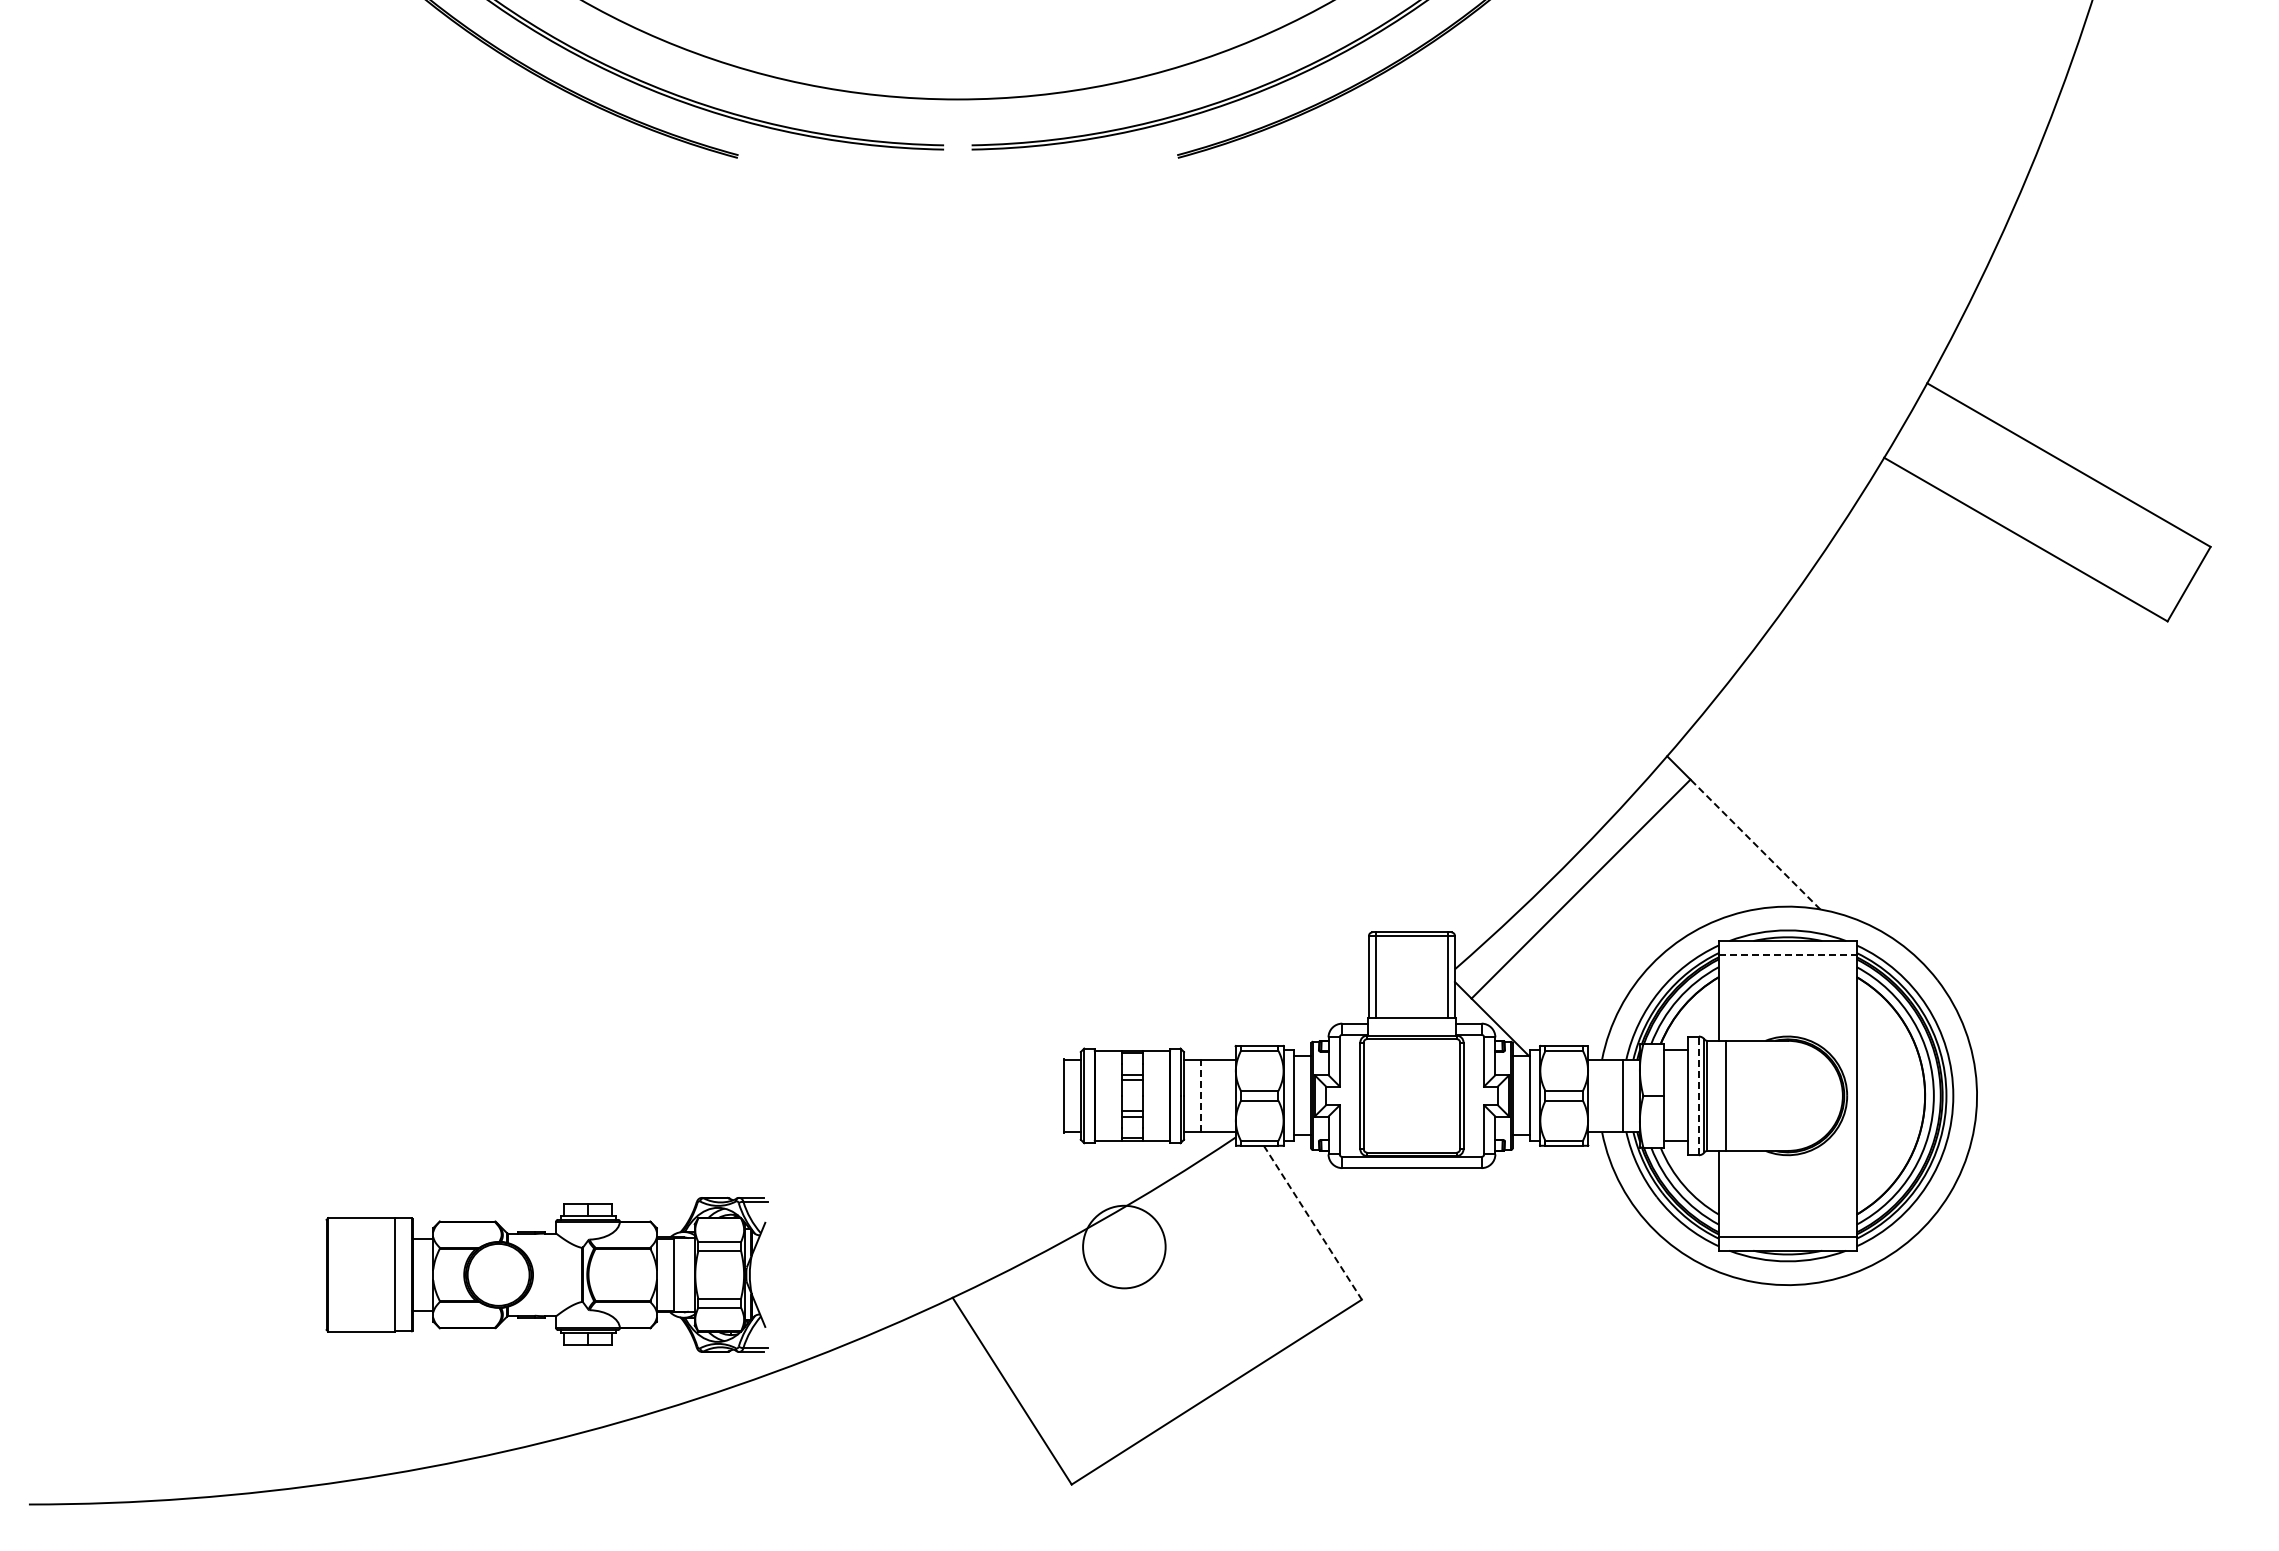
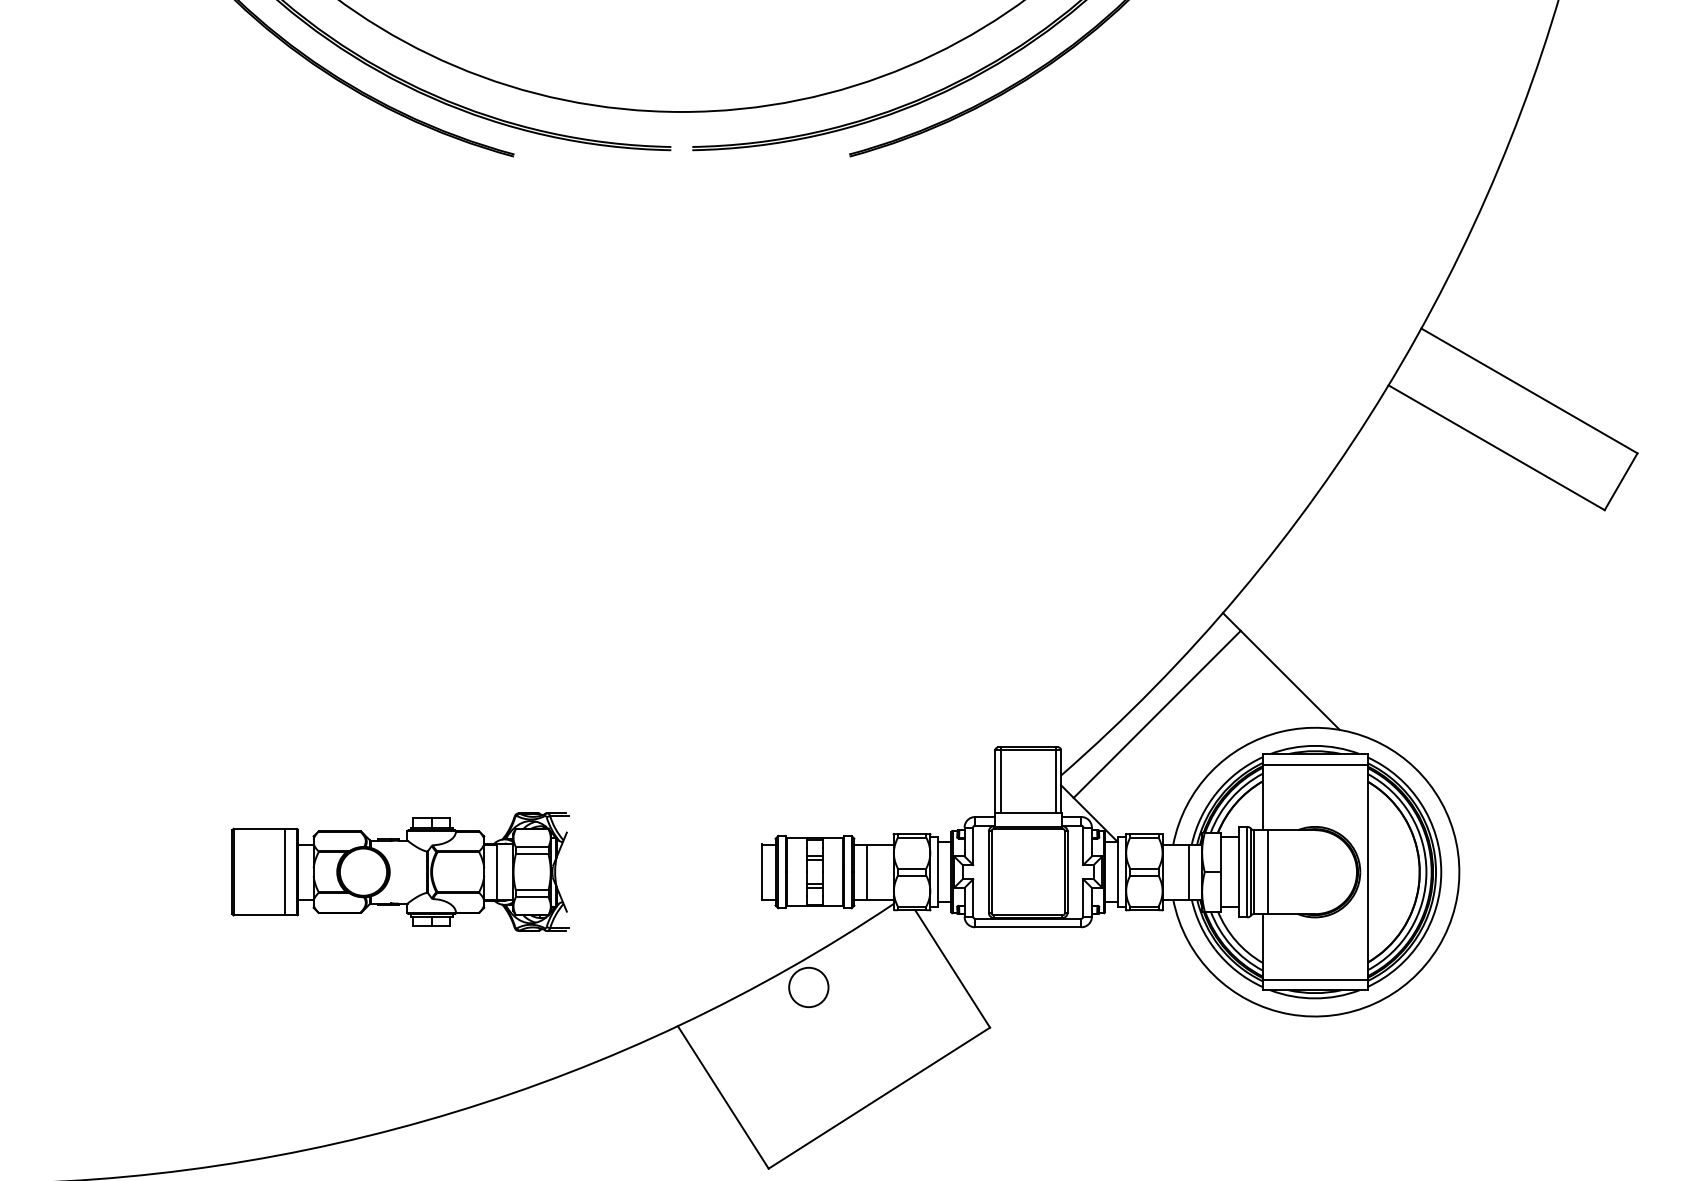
line: (1755, 844) -> (1290, 680), dashed -> solid
line: (1787, 954) -> (1314, 764), dashed -> solid
line: (1201, 1095) -> (867, 871), dashed -> solid
line: (1698, 1095) -> (1246, 871), dashed -> solid
line: (1313, 1223) -> (953, 969), dashed -> solid
circle: (1124, 1246) -> (808, 987), size x0.62
part: (546, 1274) -> (400, 871), moved

